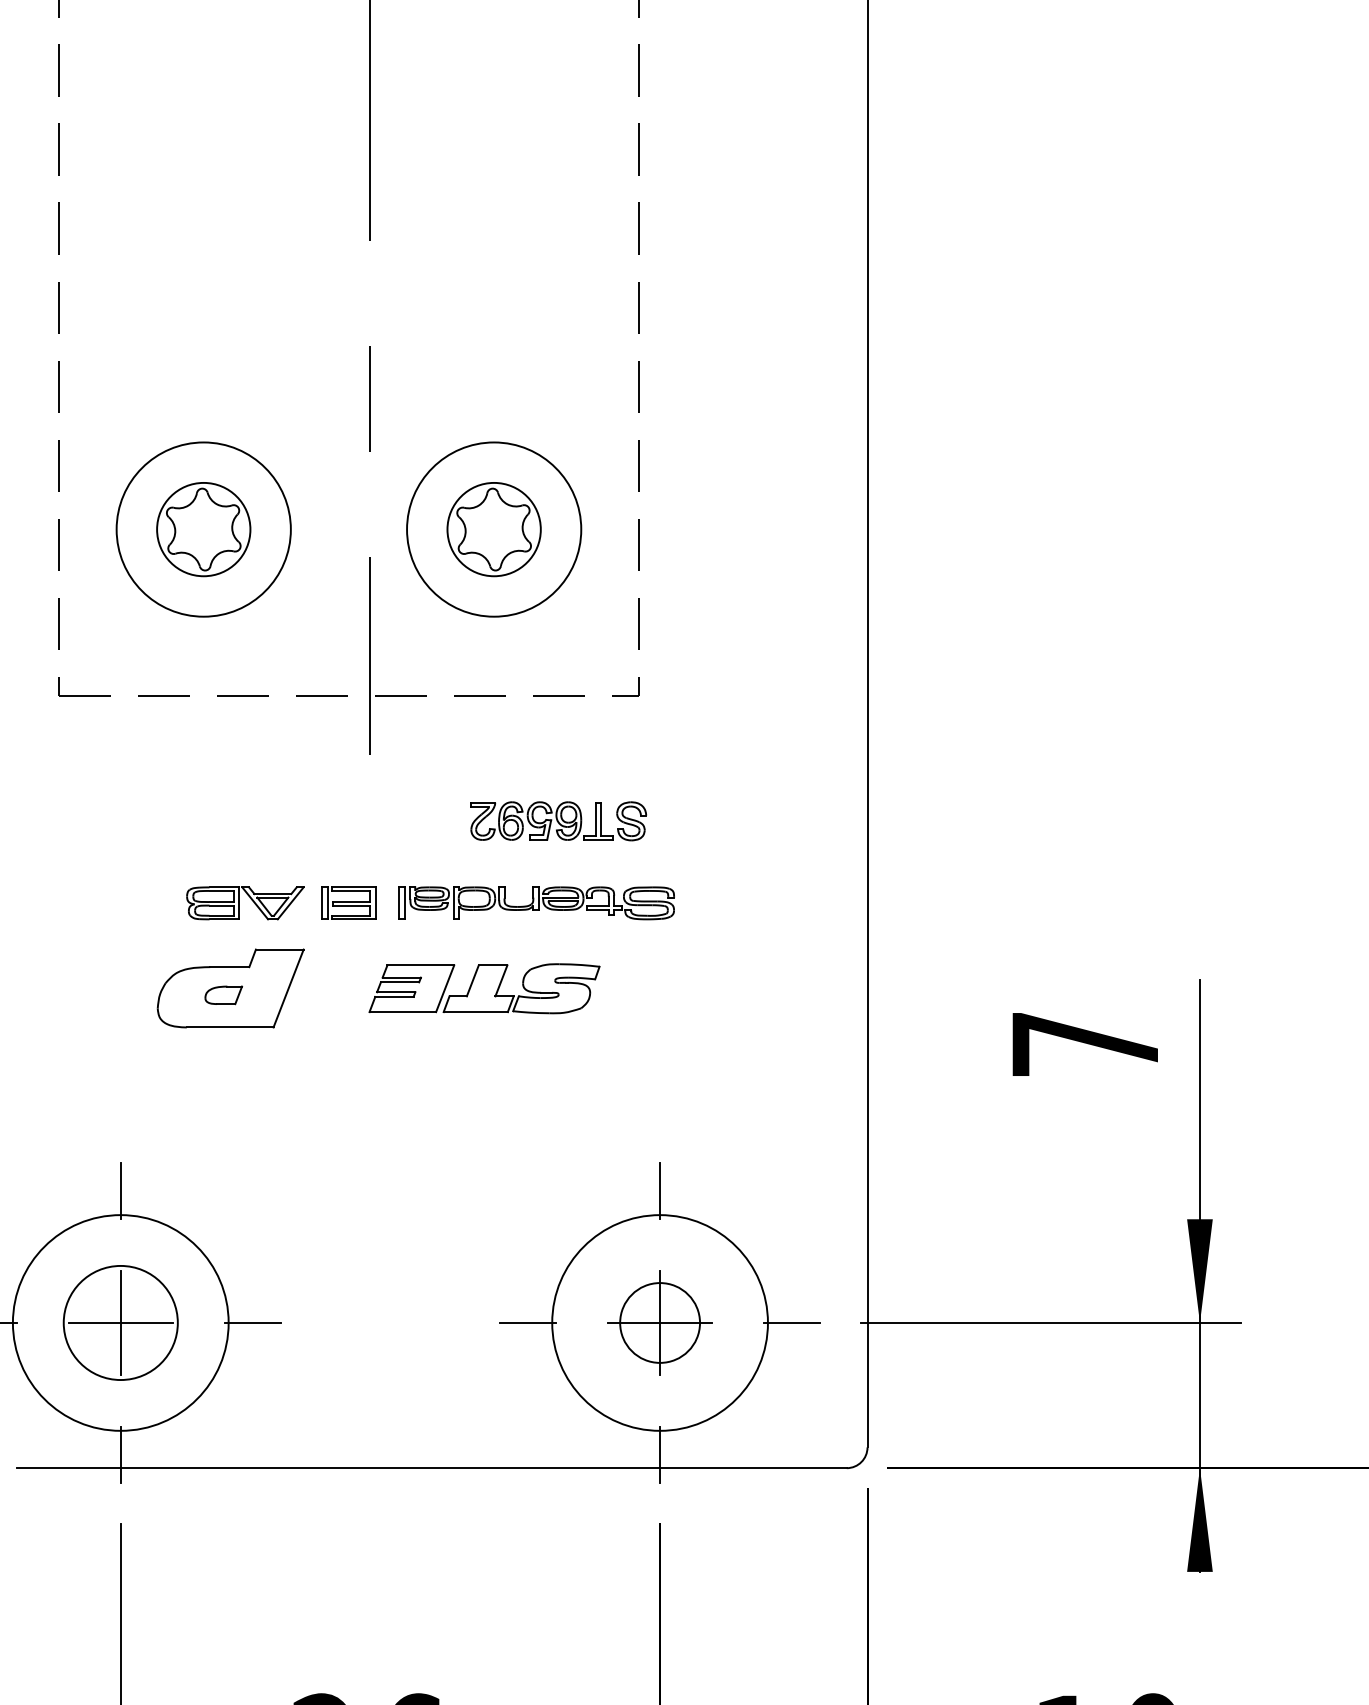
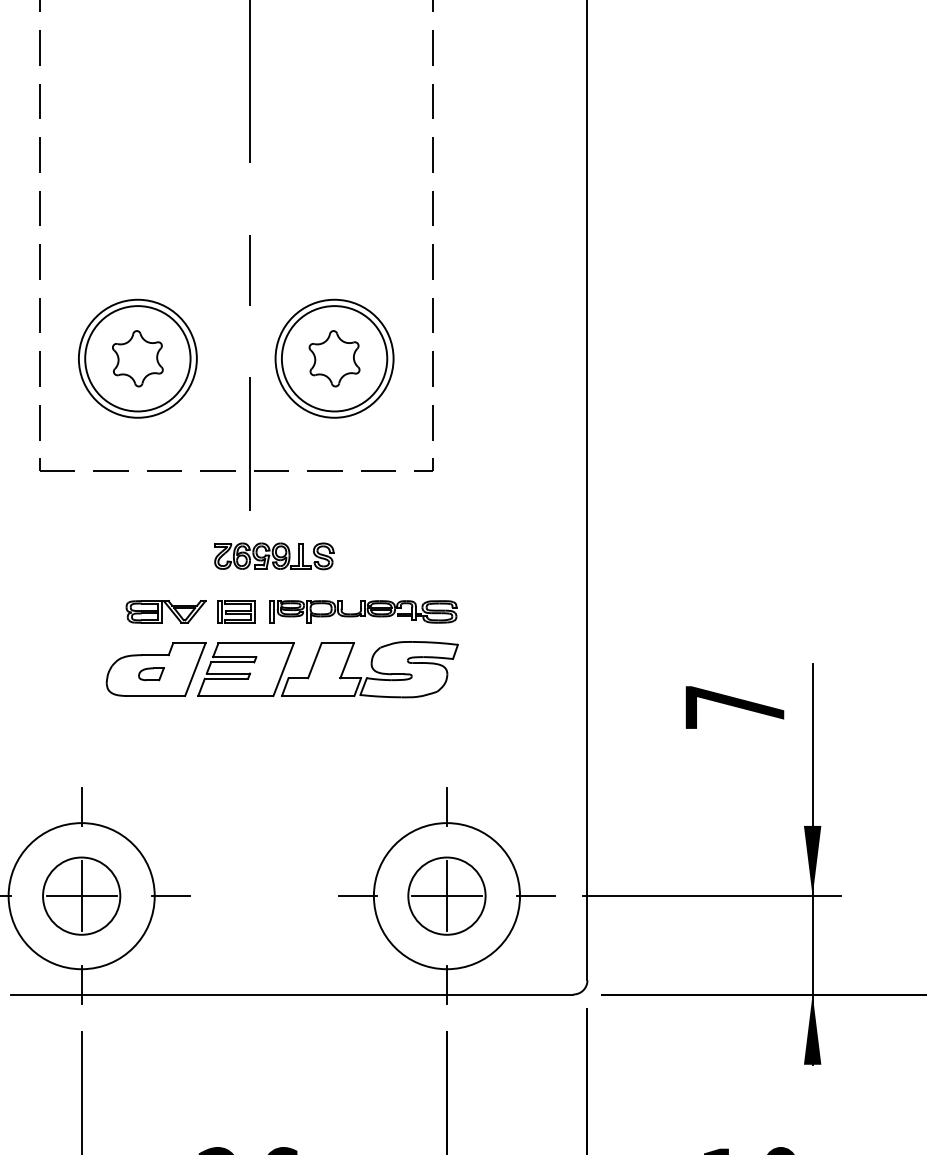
circle: (203, 529) -> (137, 358), size x1.67
circle: (494, 529) -> (334, 358), size x1.67
part: (559, 821) -> (274, 556), moved
part: (483, 988) -> (327, 669), size x1.67
circle: (659, 1321) -> (446, 895), size x1.43

